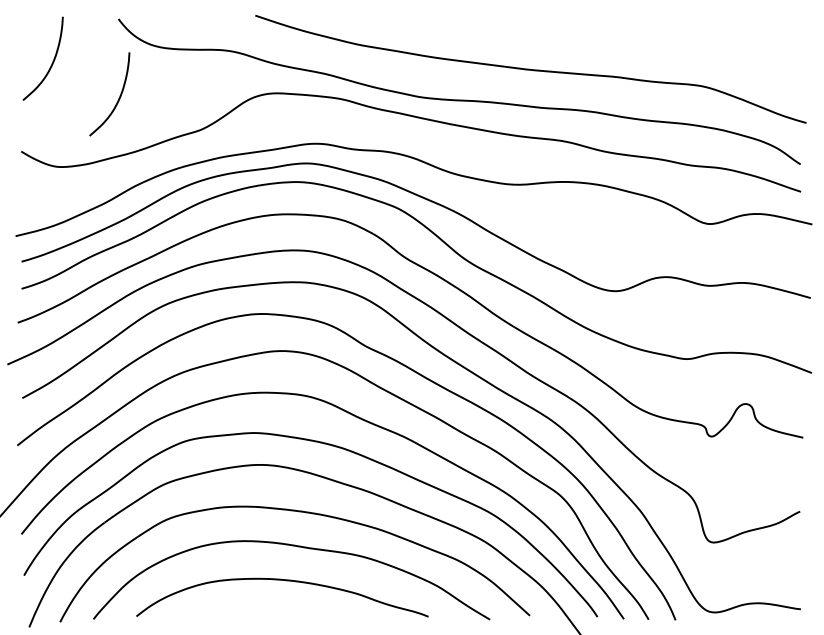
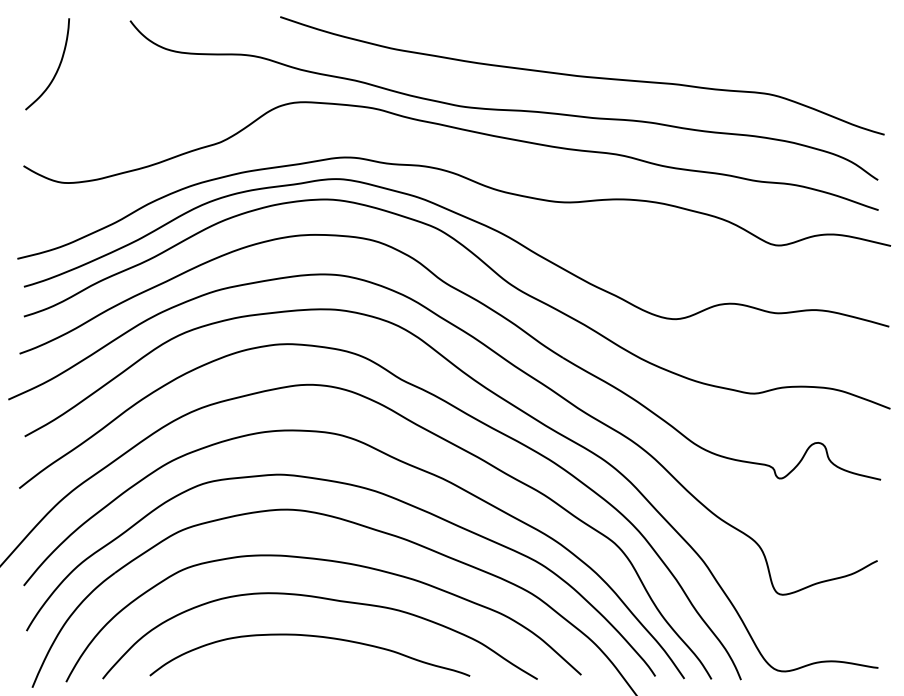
curve: (118, 98) -> (130, 107), removed

